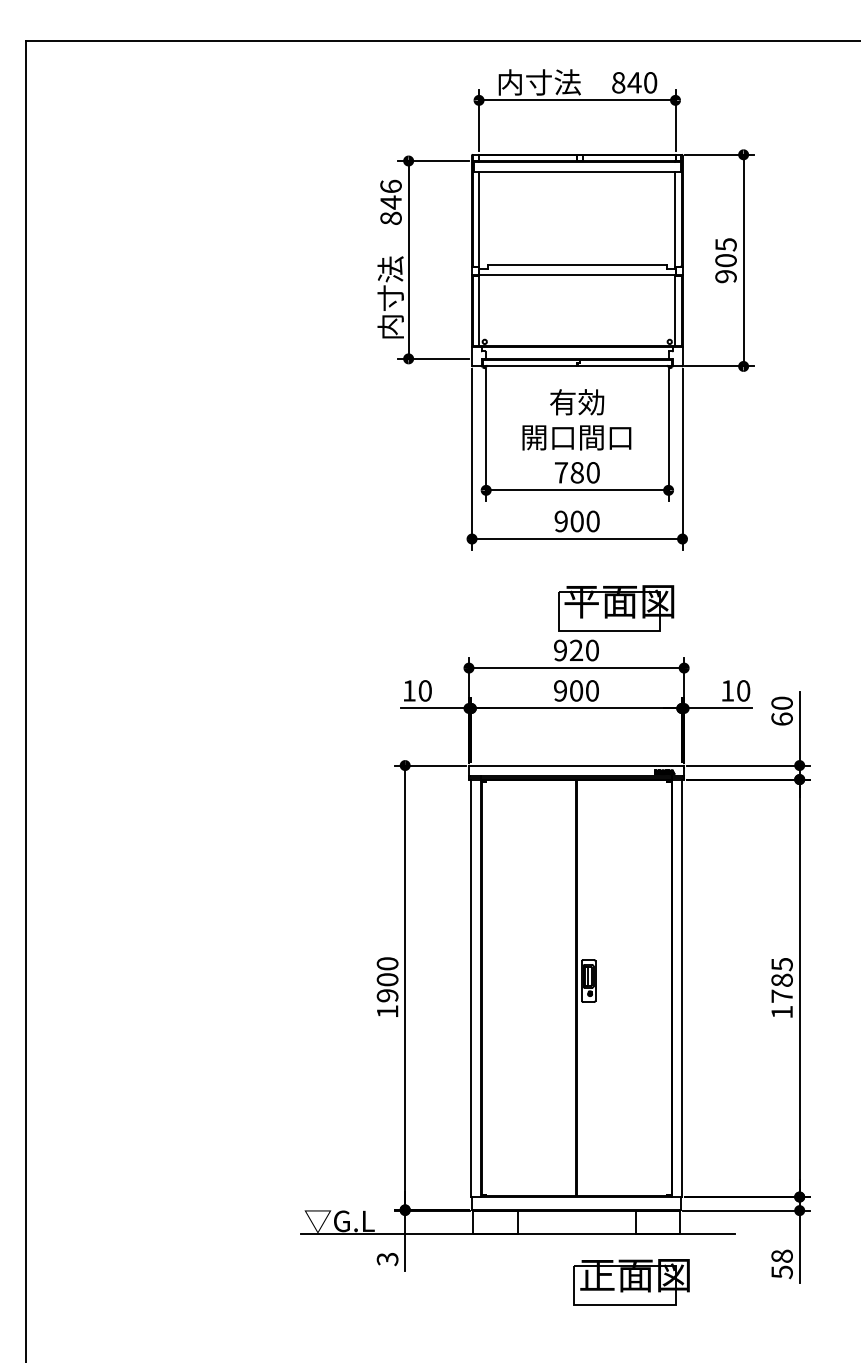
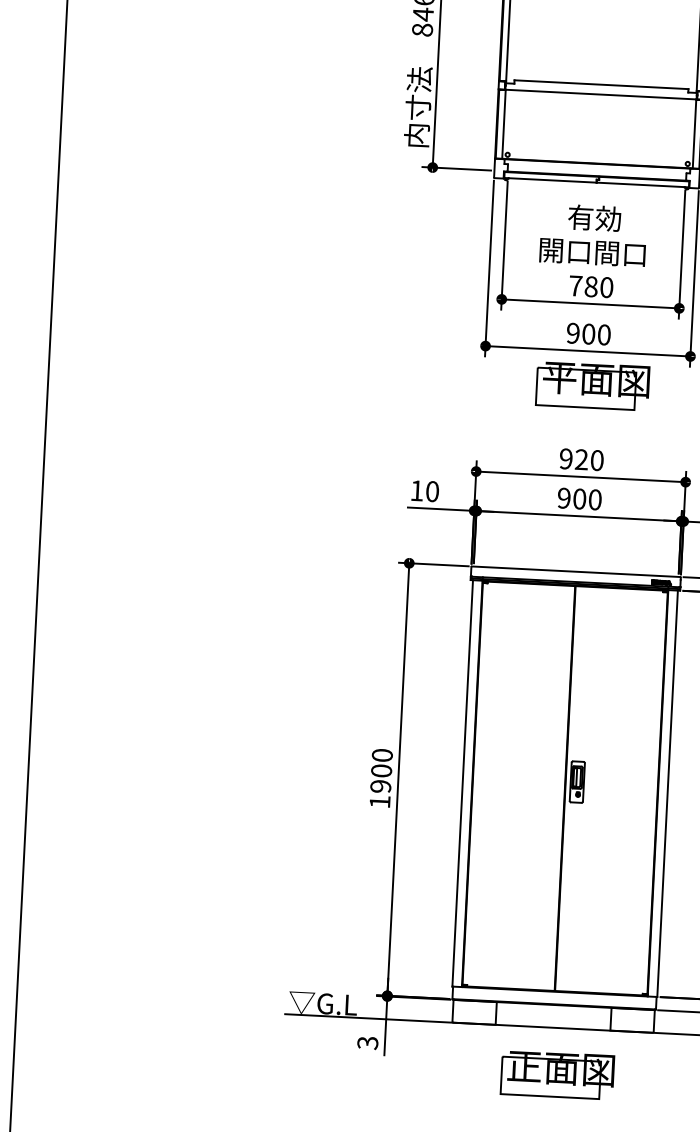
part: (616, 608) -> (593, 386), moved
part: (631, 1282) -> (557, 1075), moved

